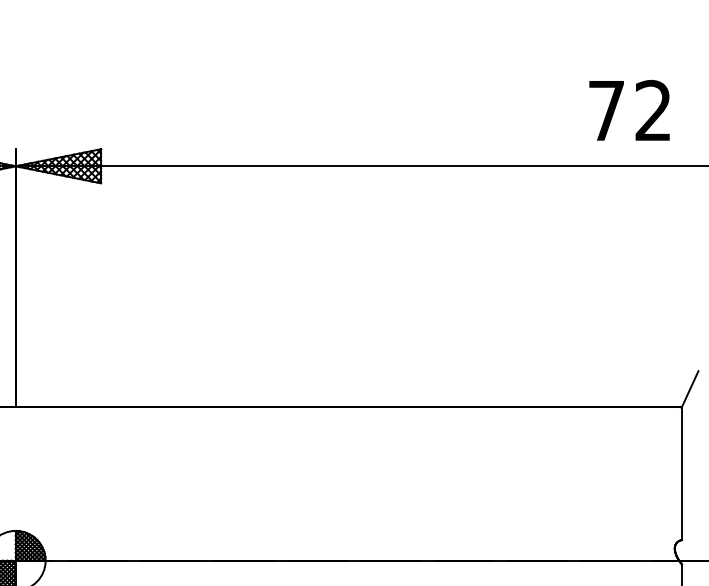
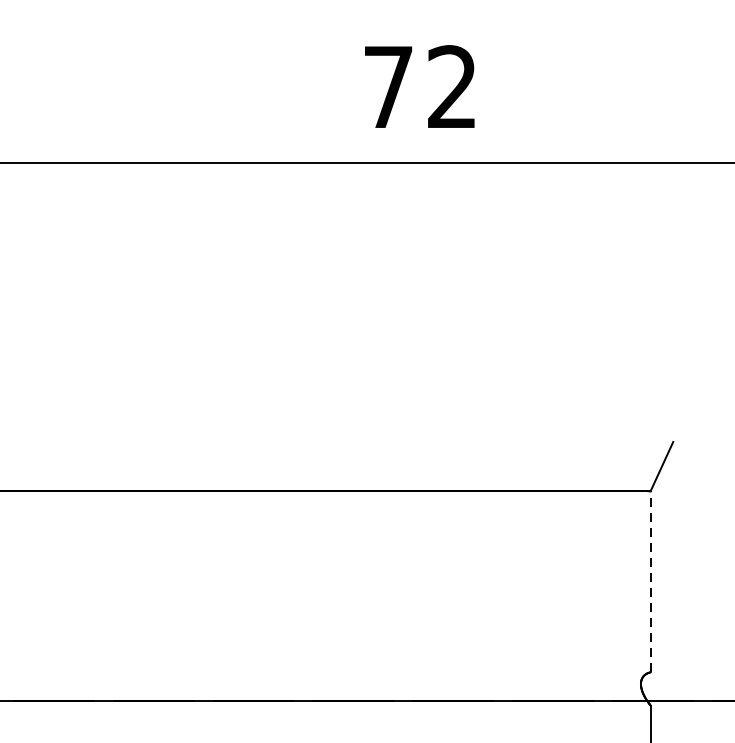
text: (629, 110) -> (419, 86), moved
line: (681, 473) -> (650, 581), solid -> dashed

